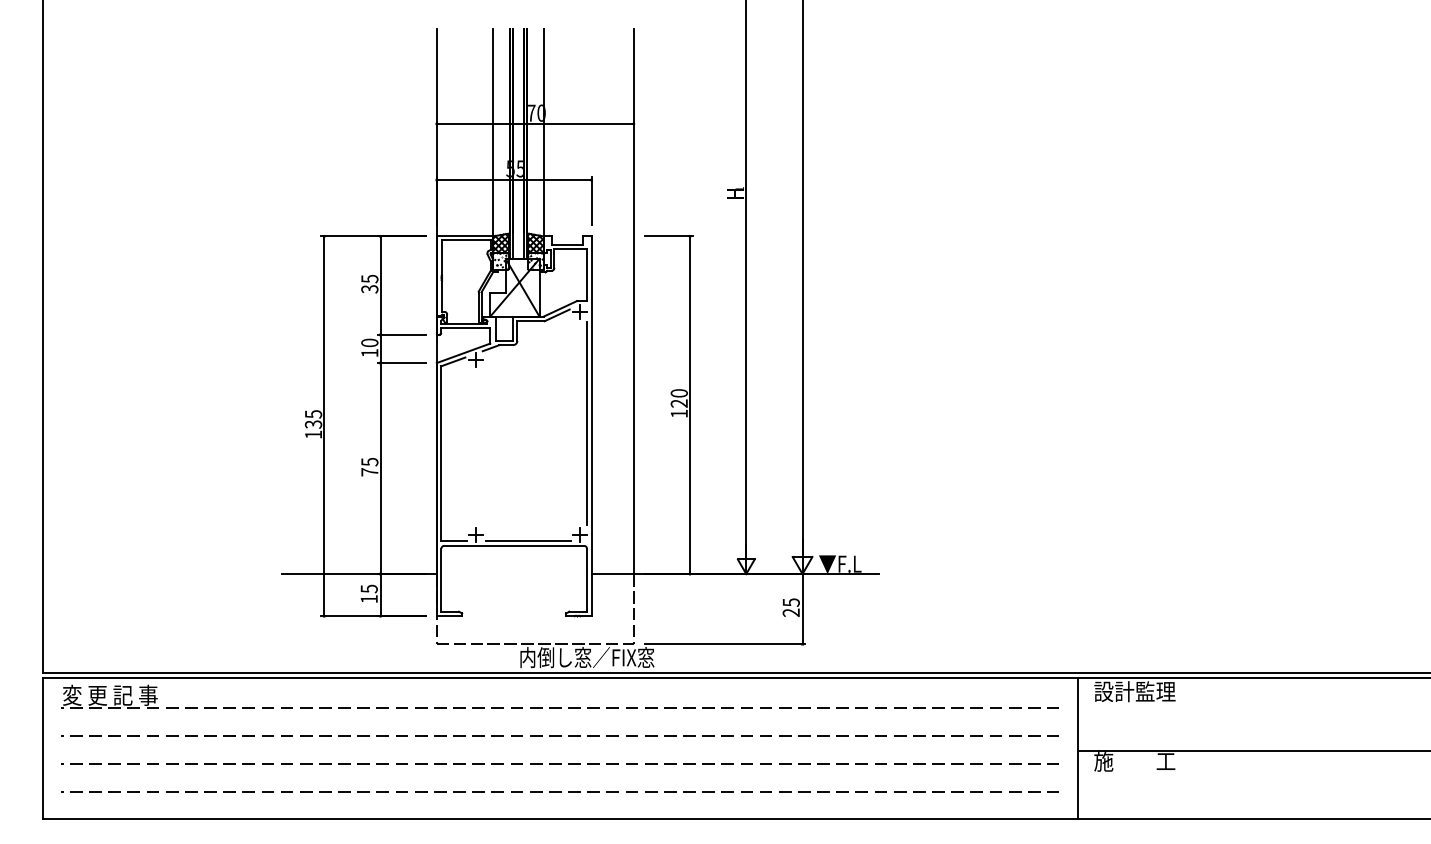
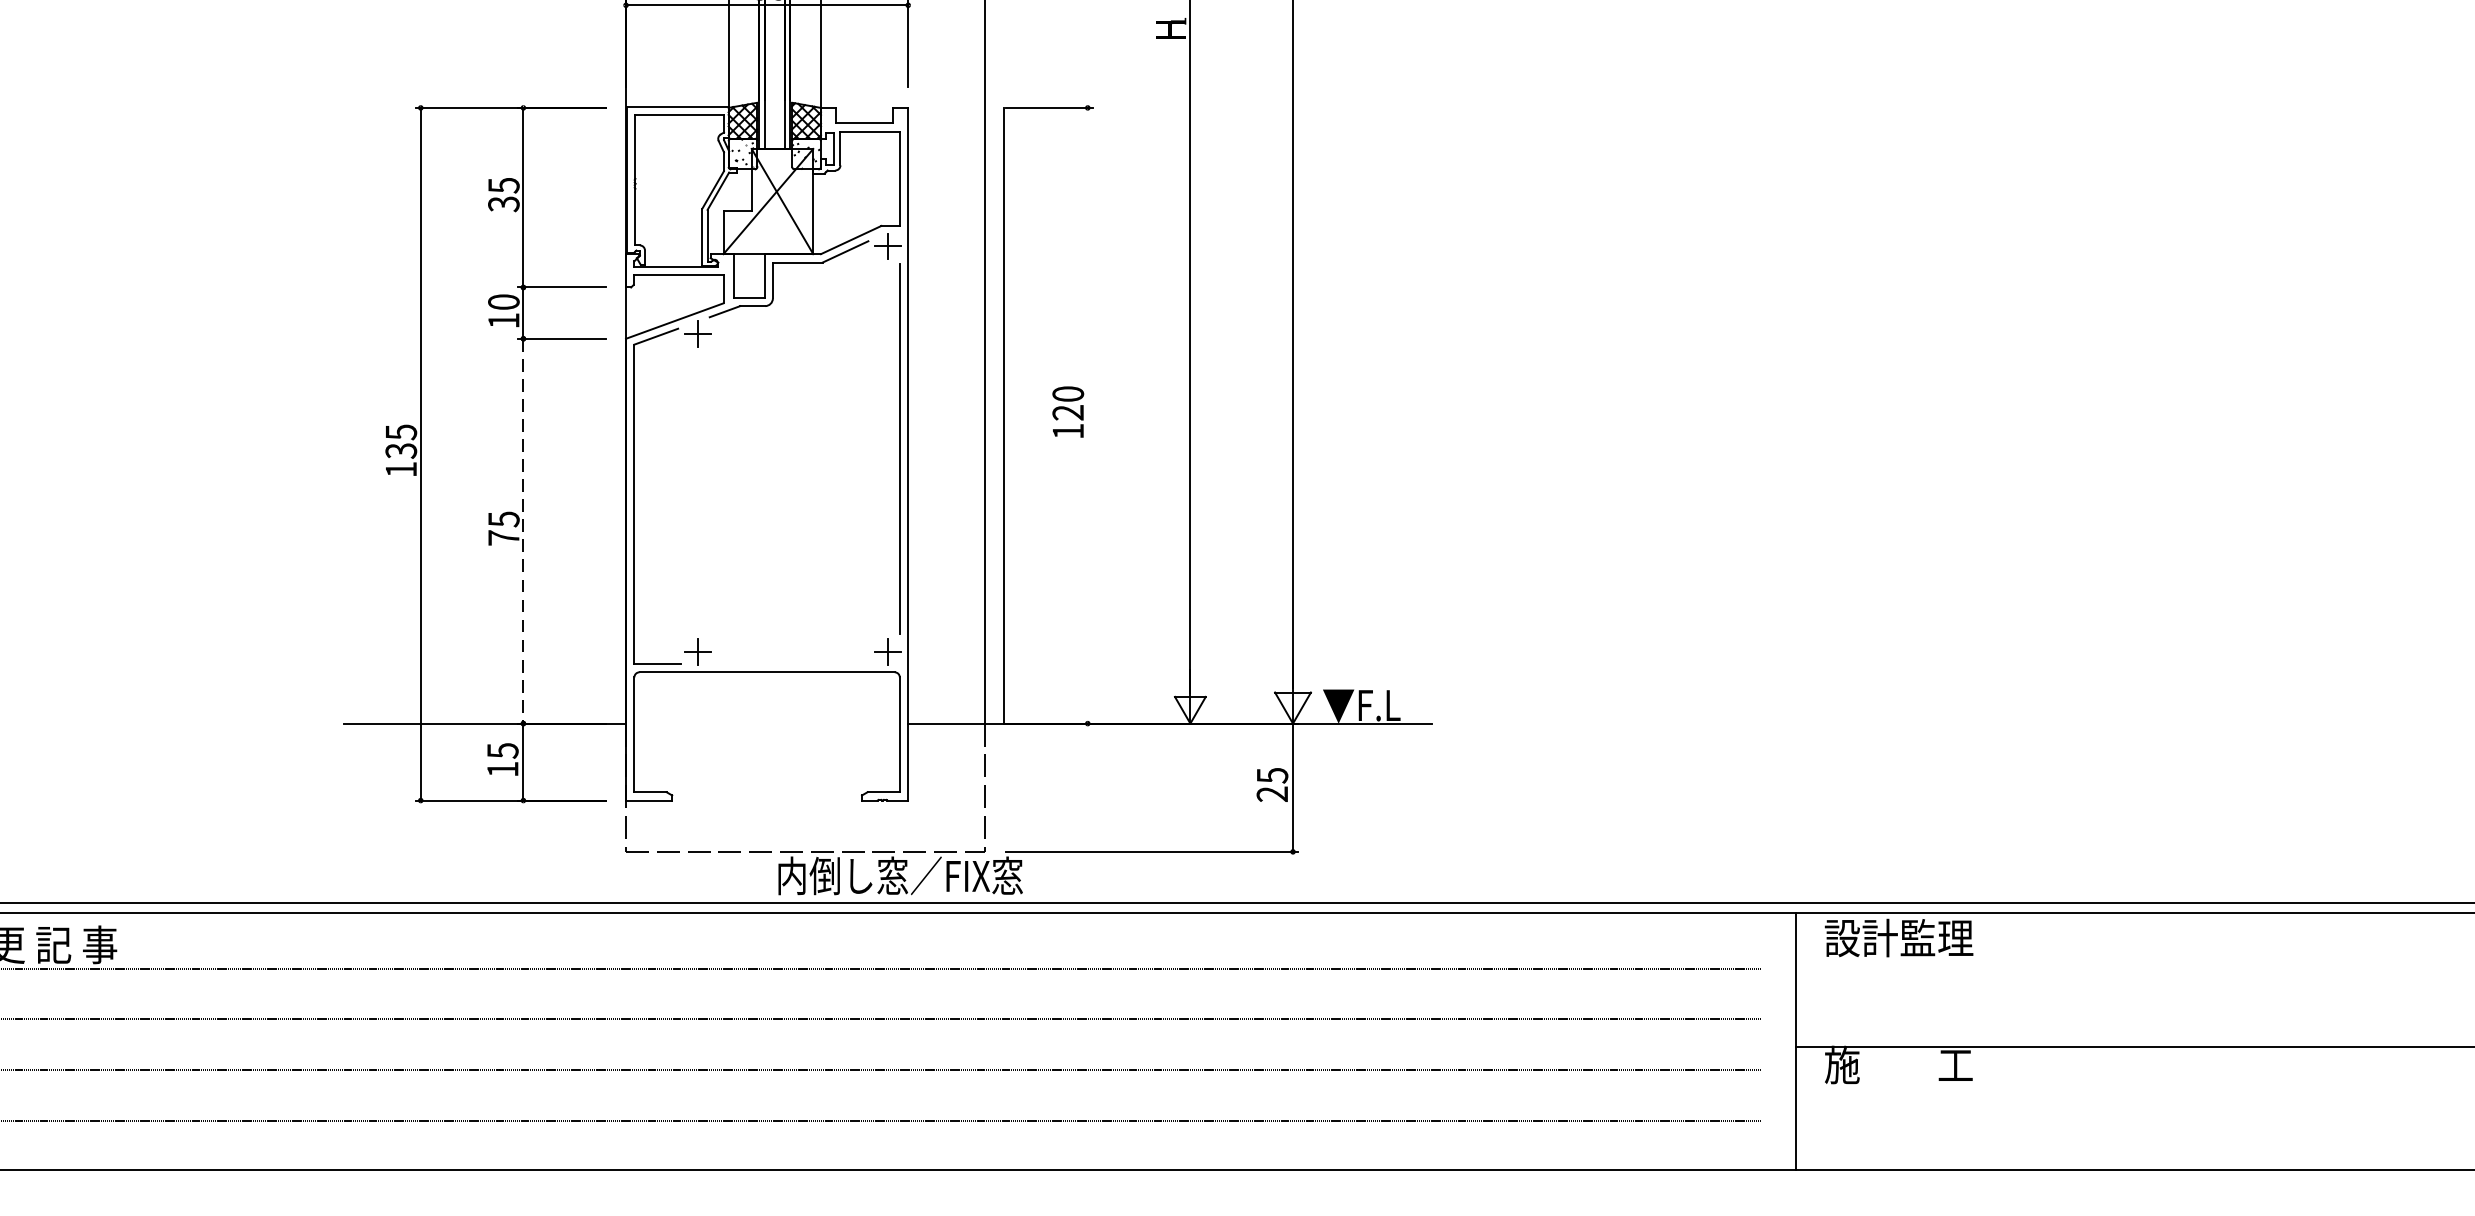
line: (690, 405) -> (1004, 416), moved
line: (380, 468) -> (523, 531), solid -> dashed
line: (527, 541) -> (791, 664), removed

